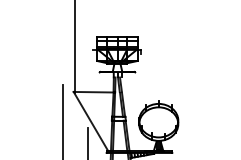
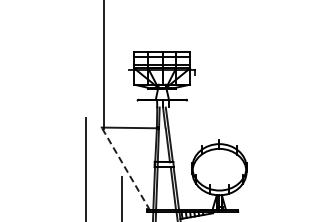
line: (90, 121) -> (125, 168), solid -> dashed

